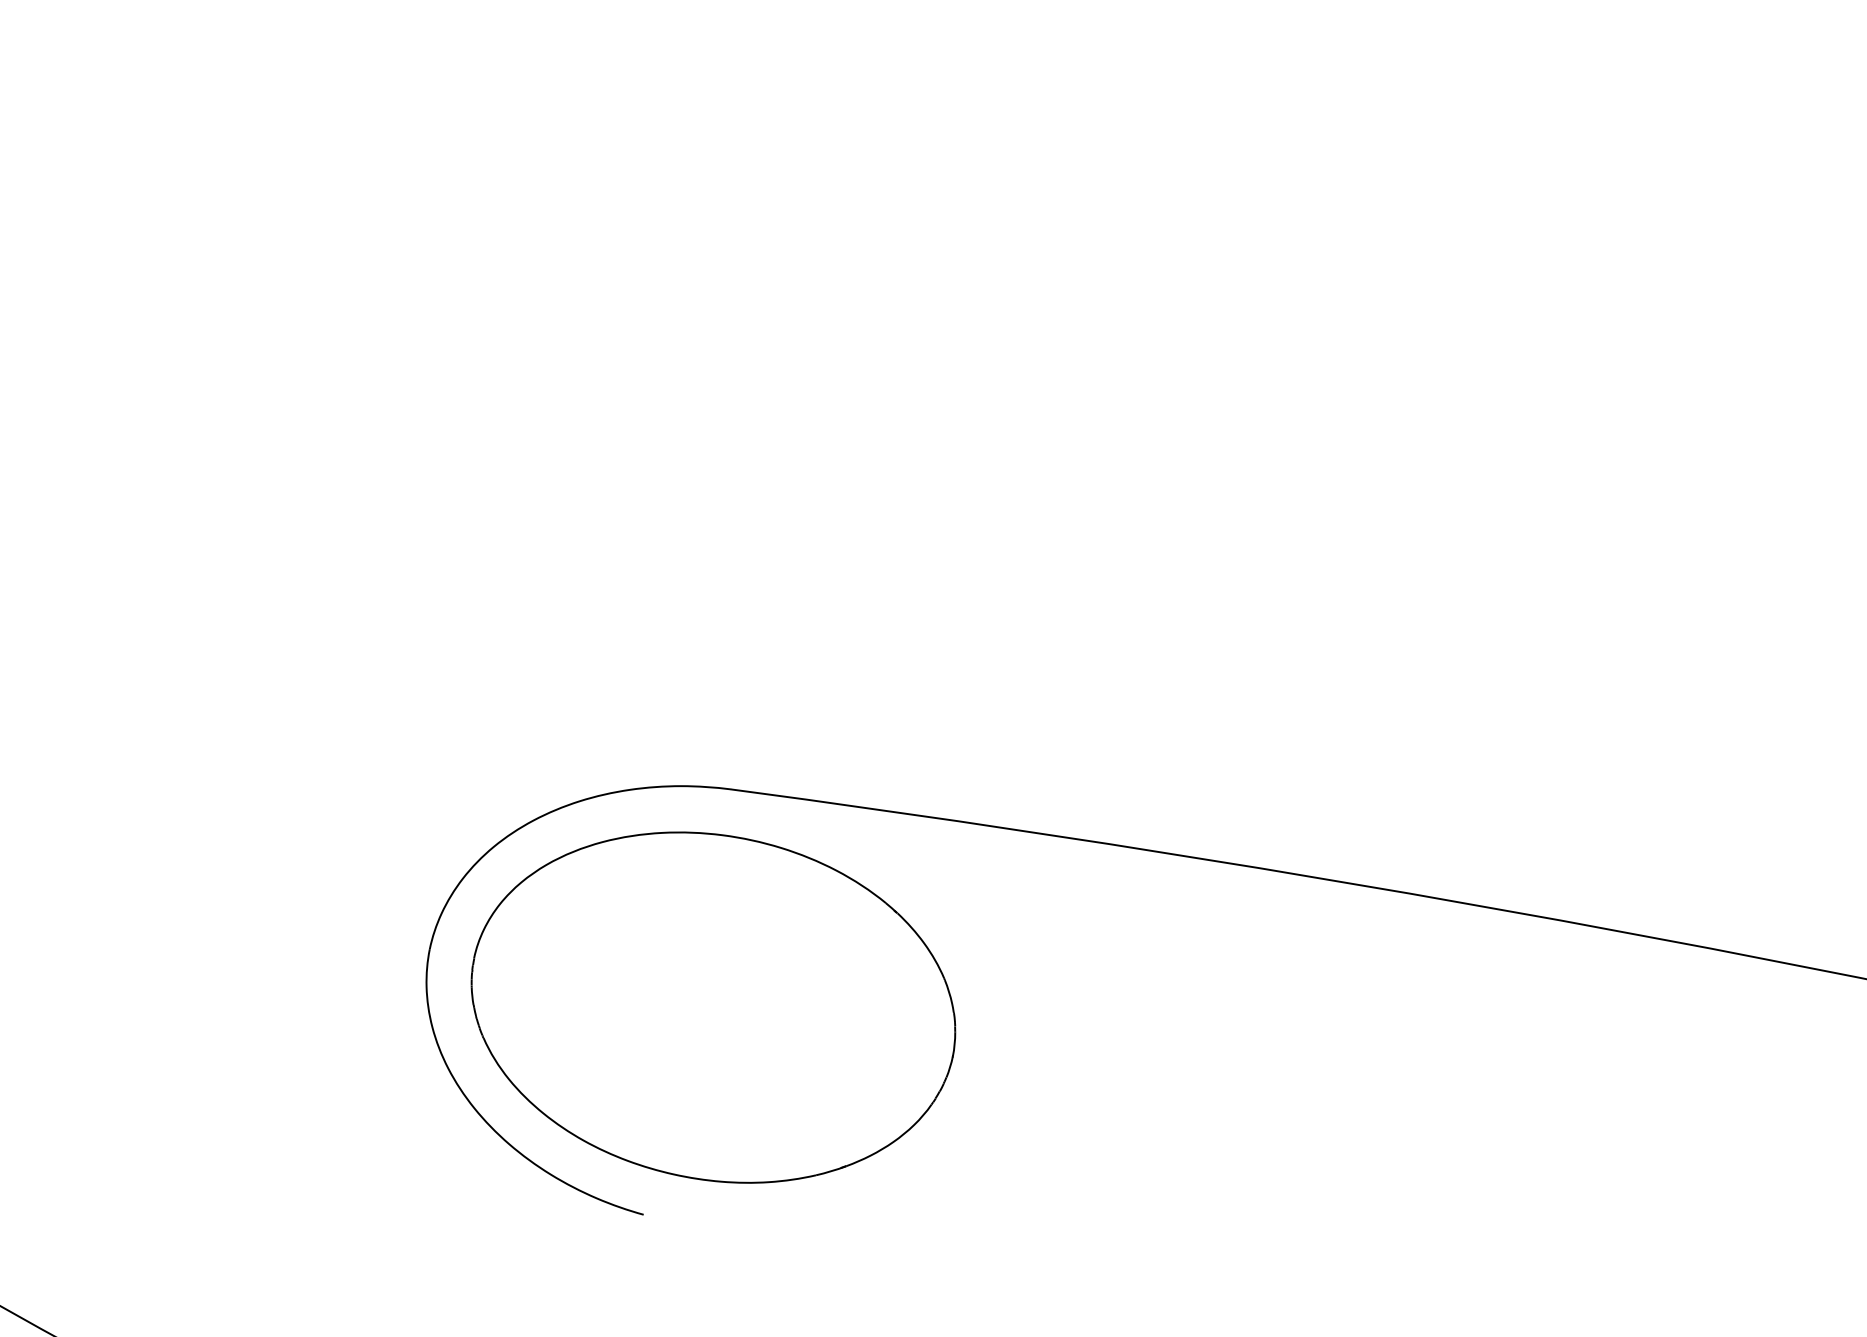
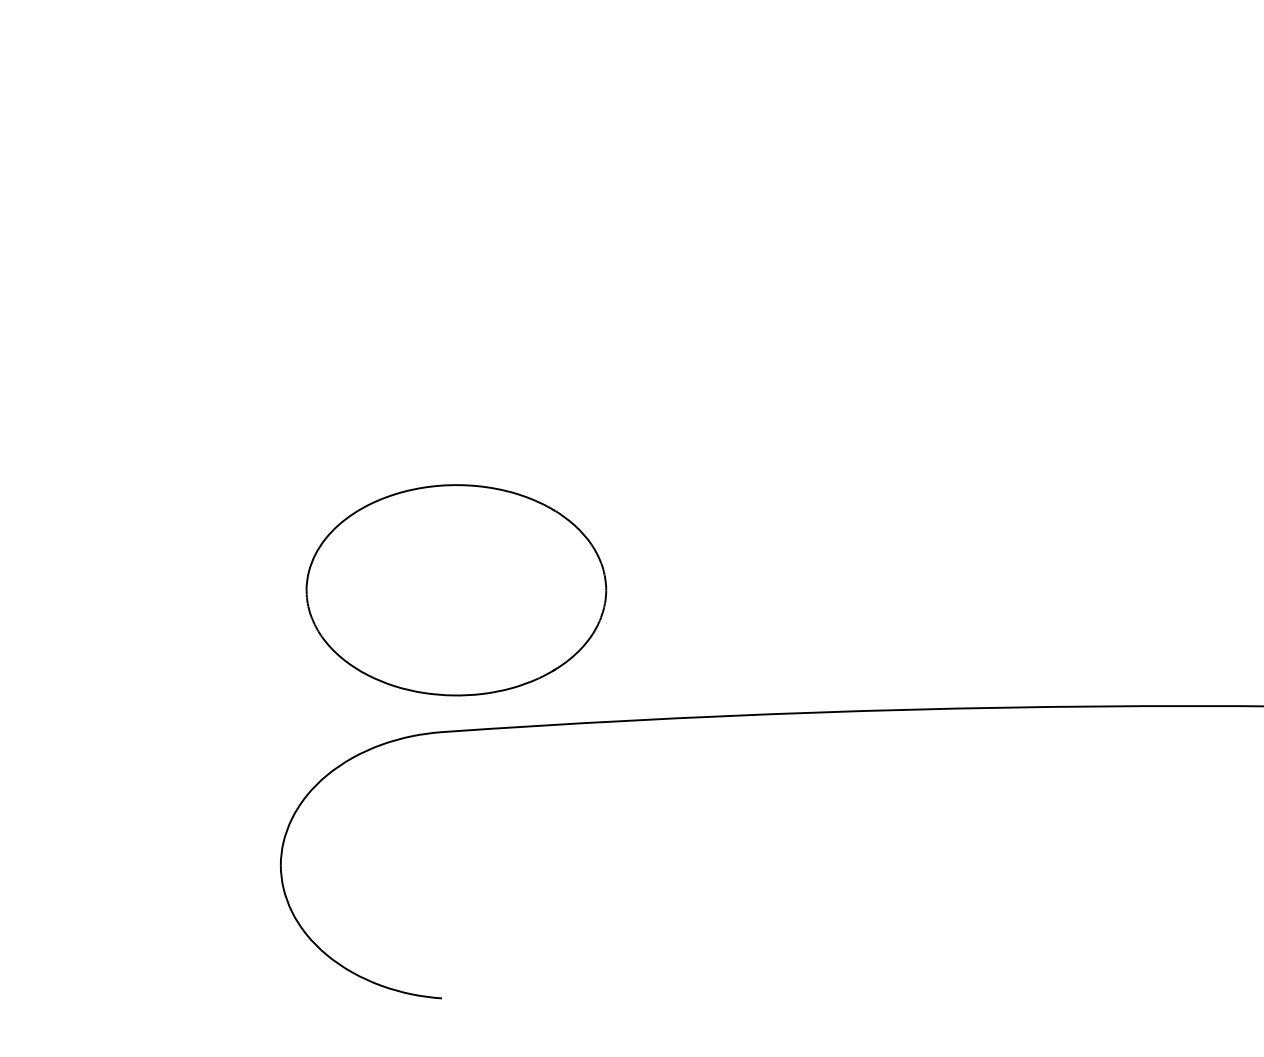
part: (713, 1007) -> (456, 590), moved

